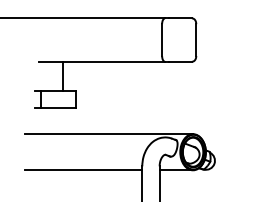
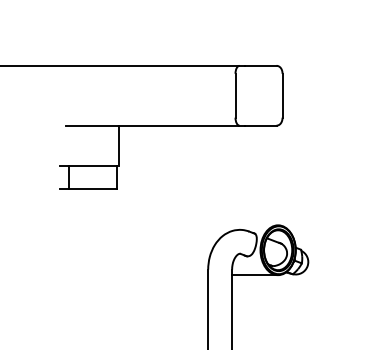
line: (62, 76) -> (118, 145), moved
line: (109, 134) -> (162, 225), removed
line: (83, 170) -> (127, 275), removed

